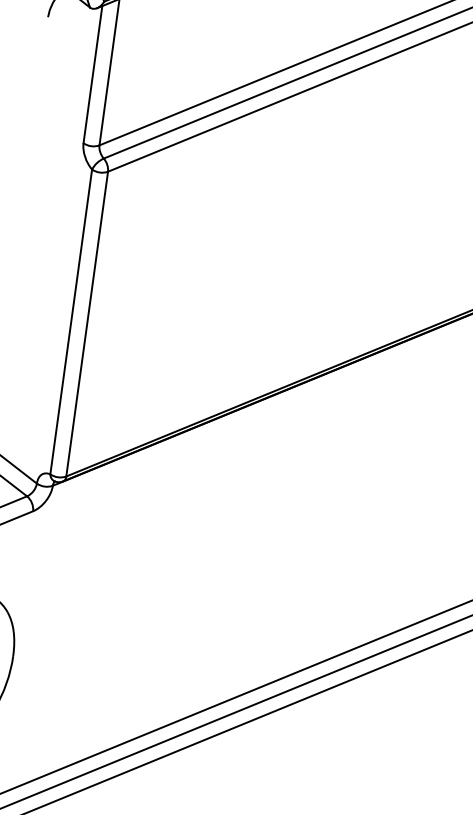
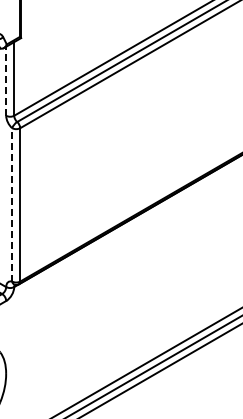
line: (93, 75) -> (6, 81), solid -> dashed
line: (71, 321) -> (12, 204), solid -> dashed

